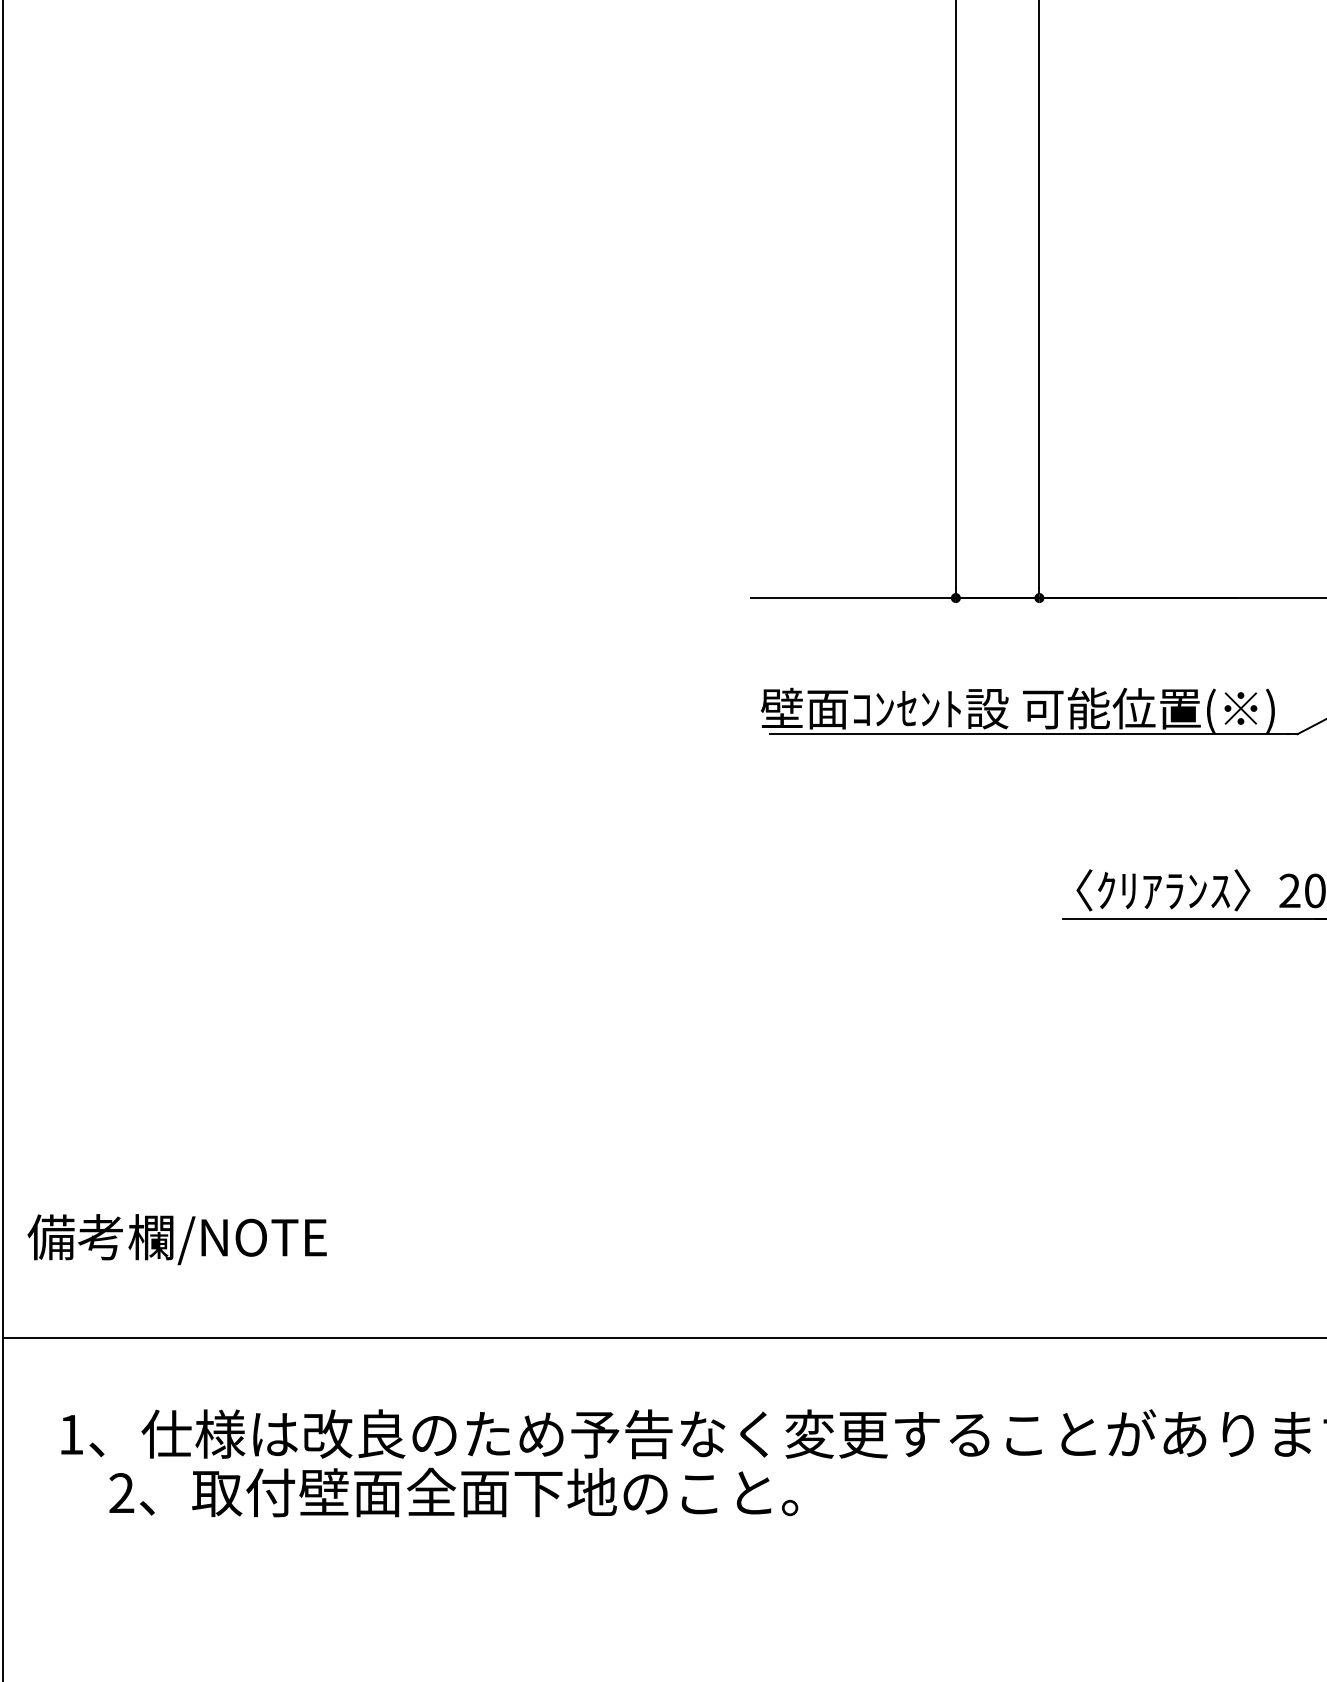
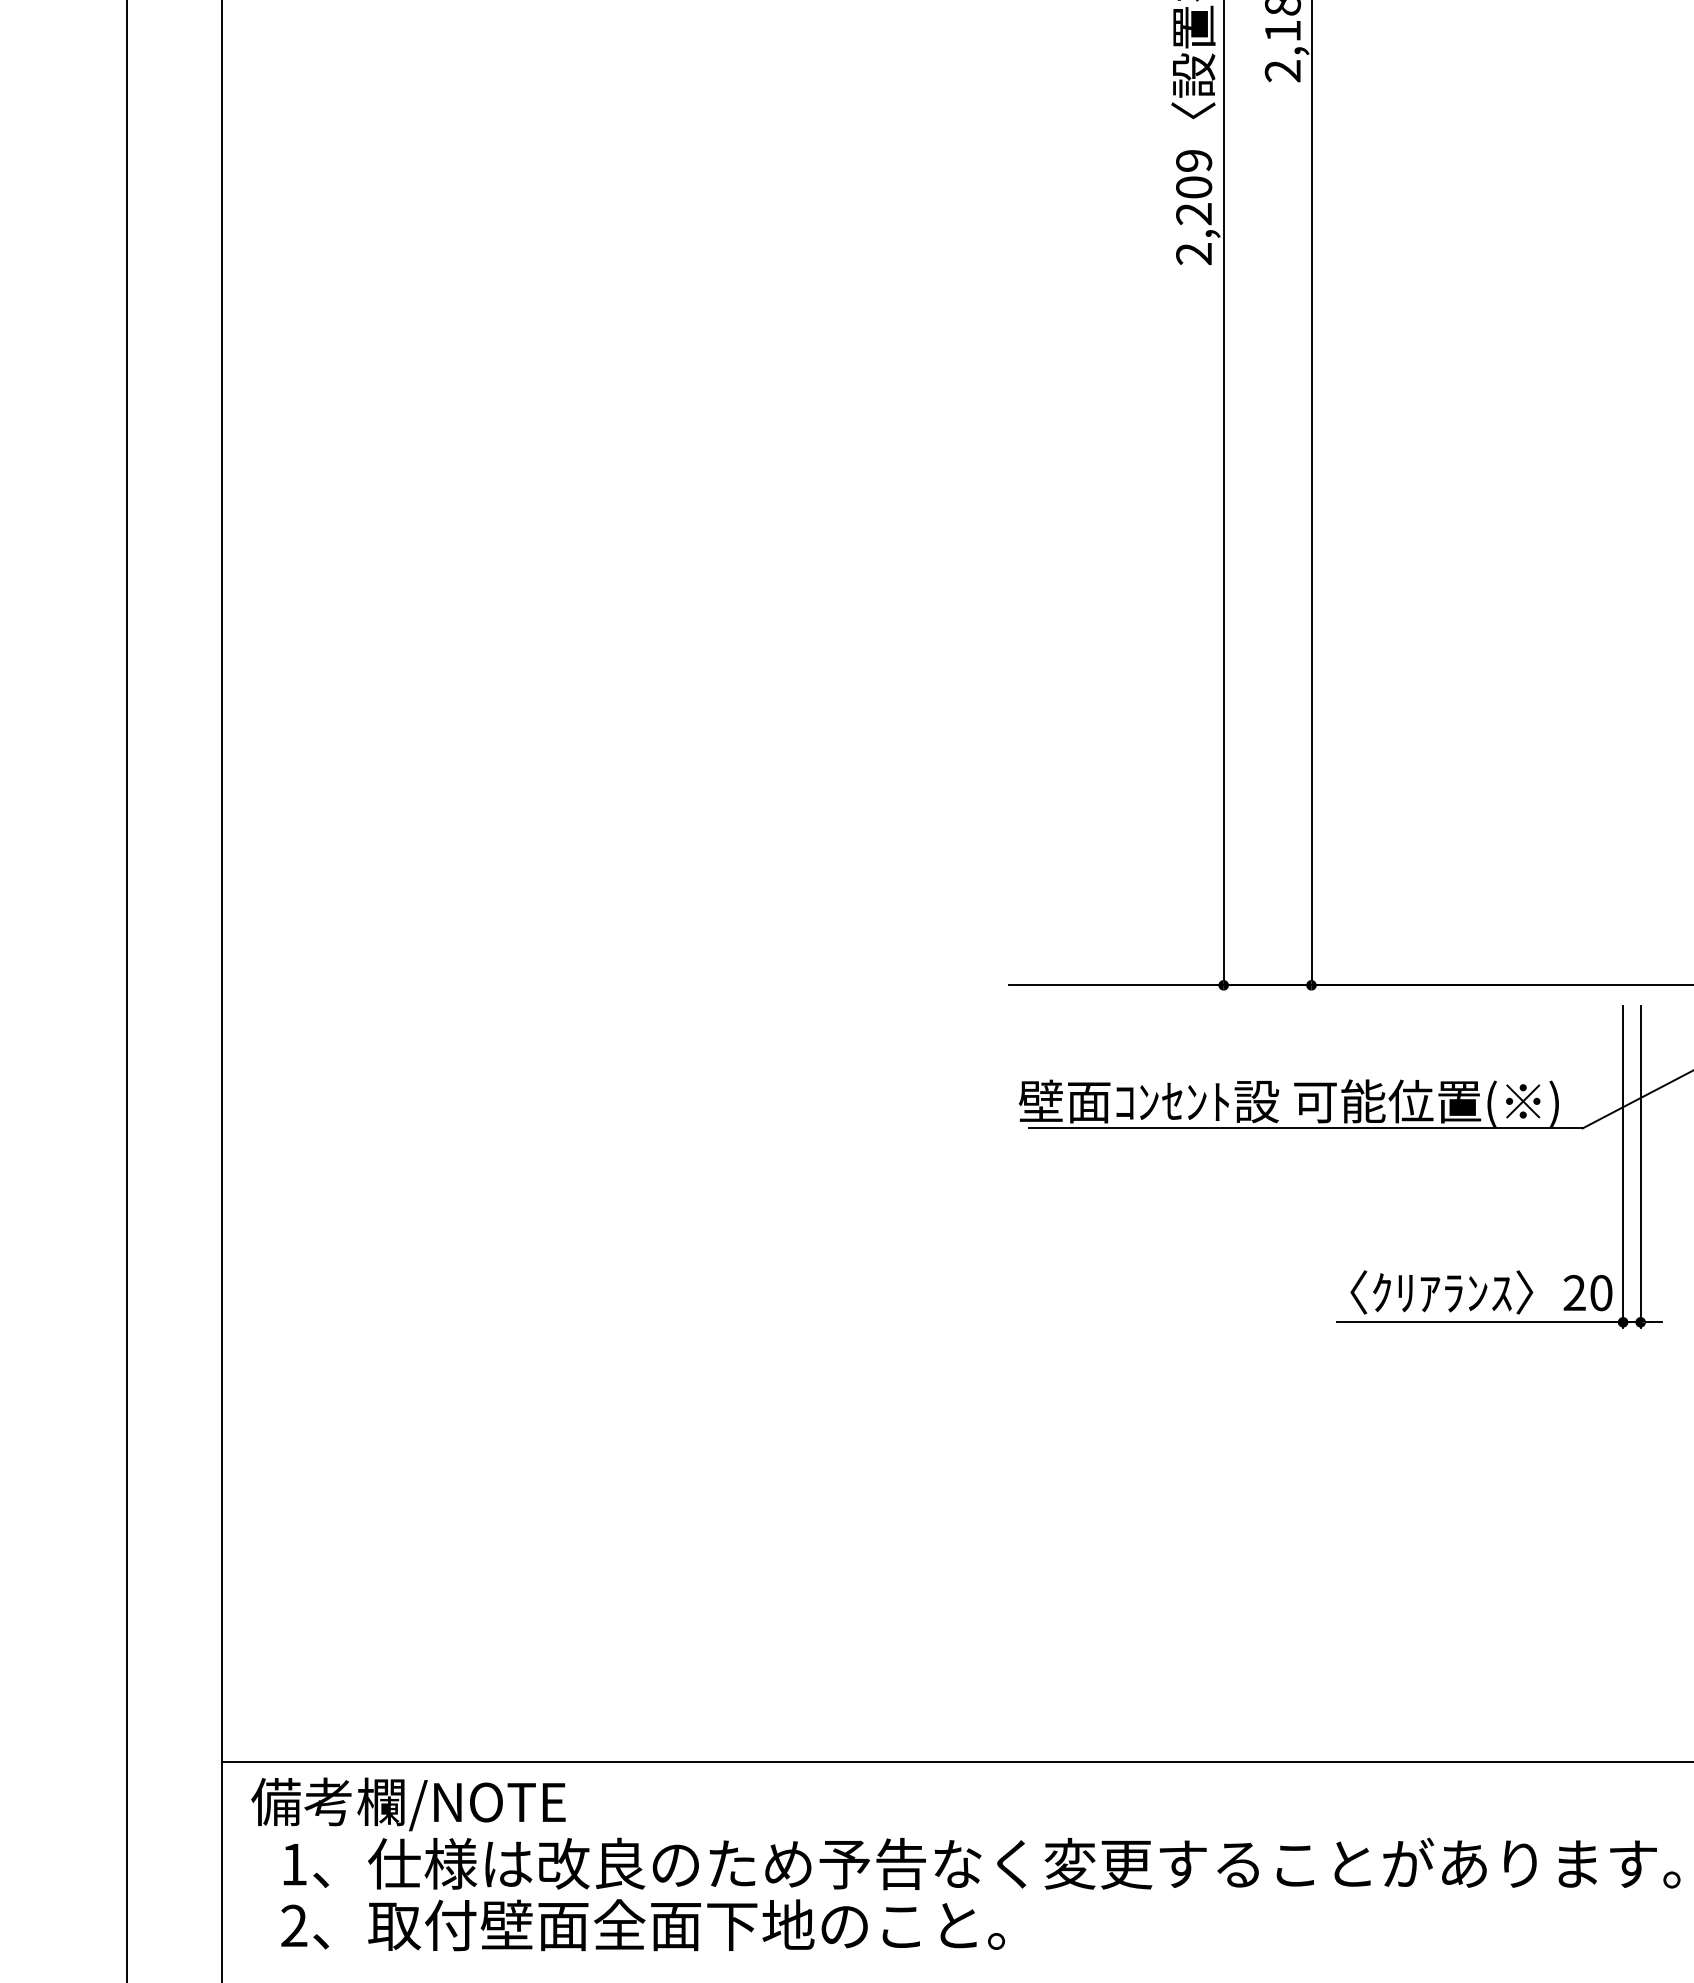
text: (177, 1239) -> (408, 1804), moved
text: (453, 1492) -> (642, 1925), moved

